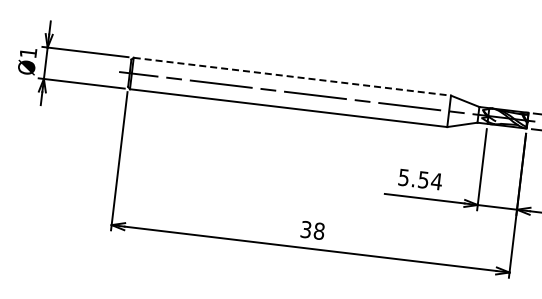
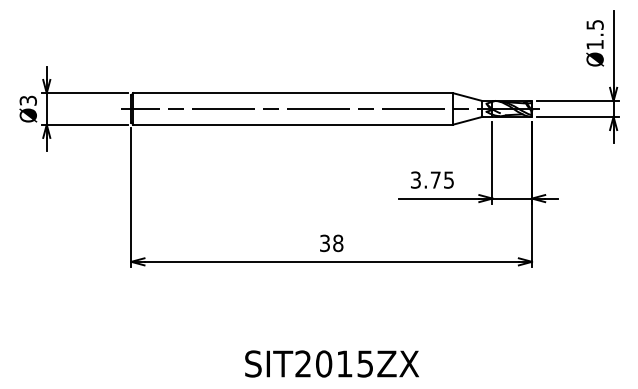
text: (27, 52) -> (27, 100), Ø1 -> Ø3
line: (292, 77) -> (293, 93), dashed -> solid
text: (420, 178) -> (432, 179), 5.54 -> 3.75

